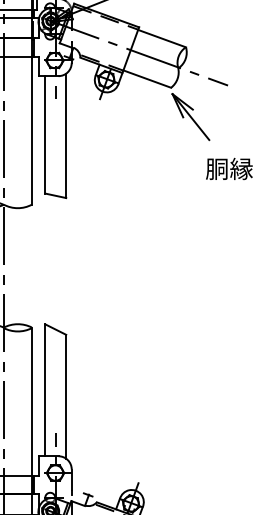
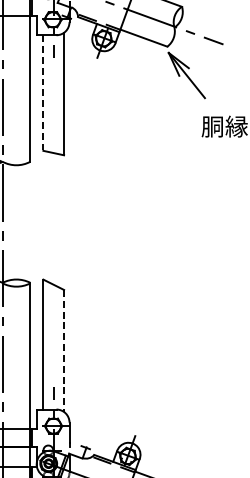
line: (45, 134) -> (43, 92), solid -> dashed
line: (66, 396) -> (64, 350), solid -> dashed

